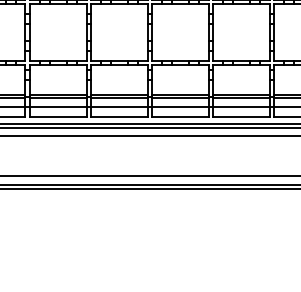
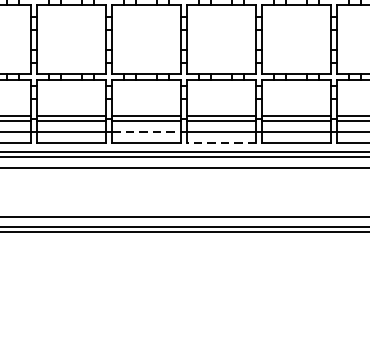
line: (119, 107) -> (146, 132), solid -> dashed
line: (179, 116) -> (220, 143), solid -> dashed

